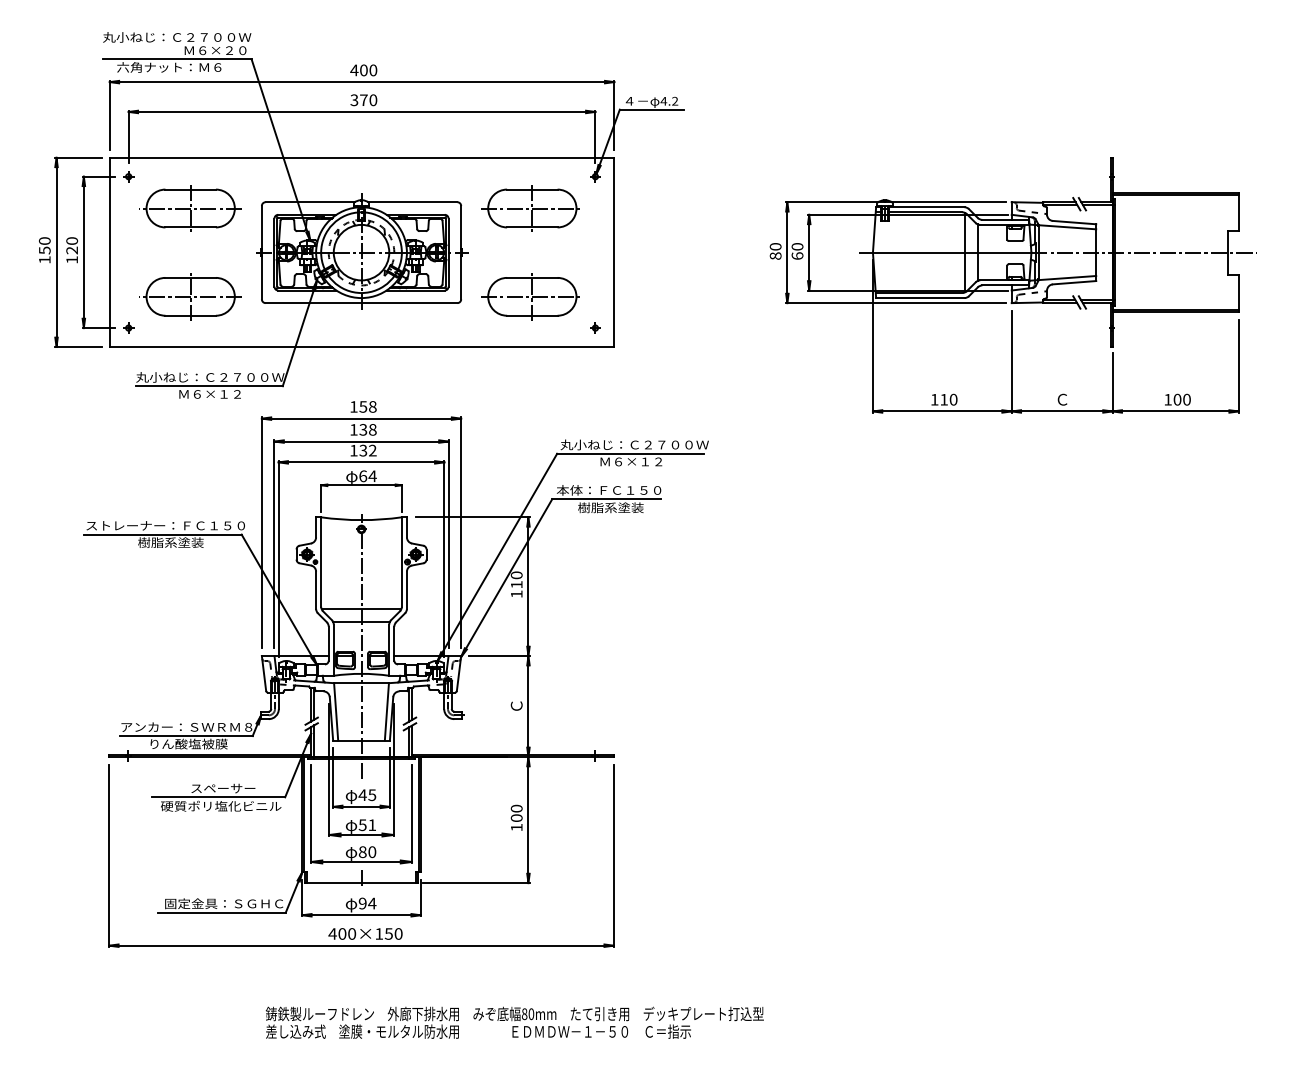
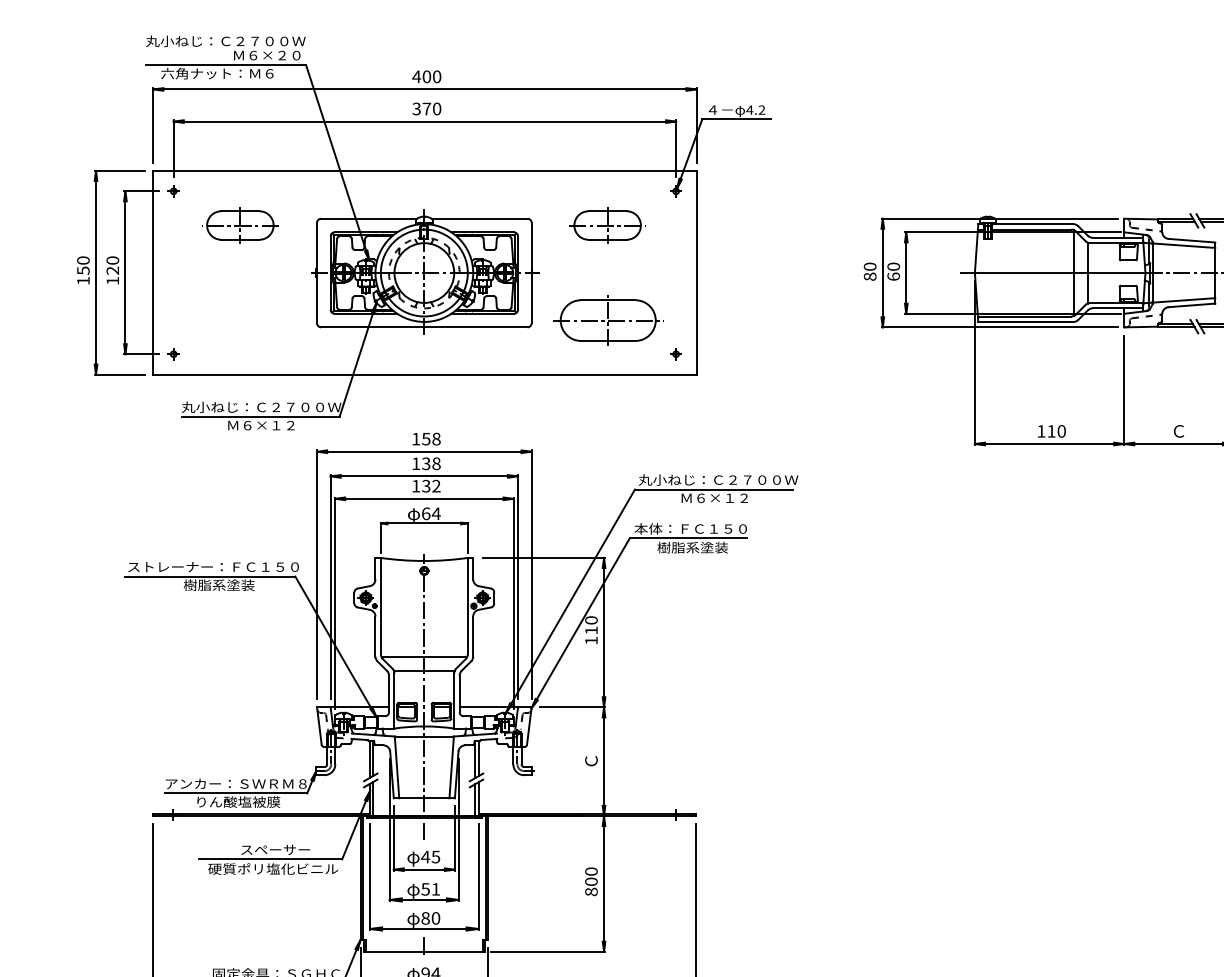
part: (190, 208) -> (240, 225), size x0.7
part: (530, 208) -> (606, 225), size x0.7
part: (190, 296) -> (240, 320), removed
text: (516, 827) -> (591, 891), 100 -> 800

